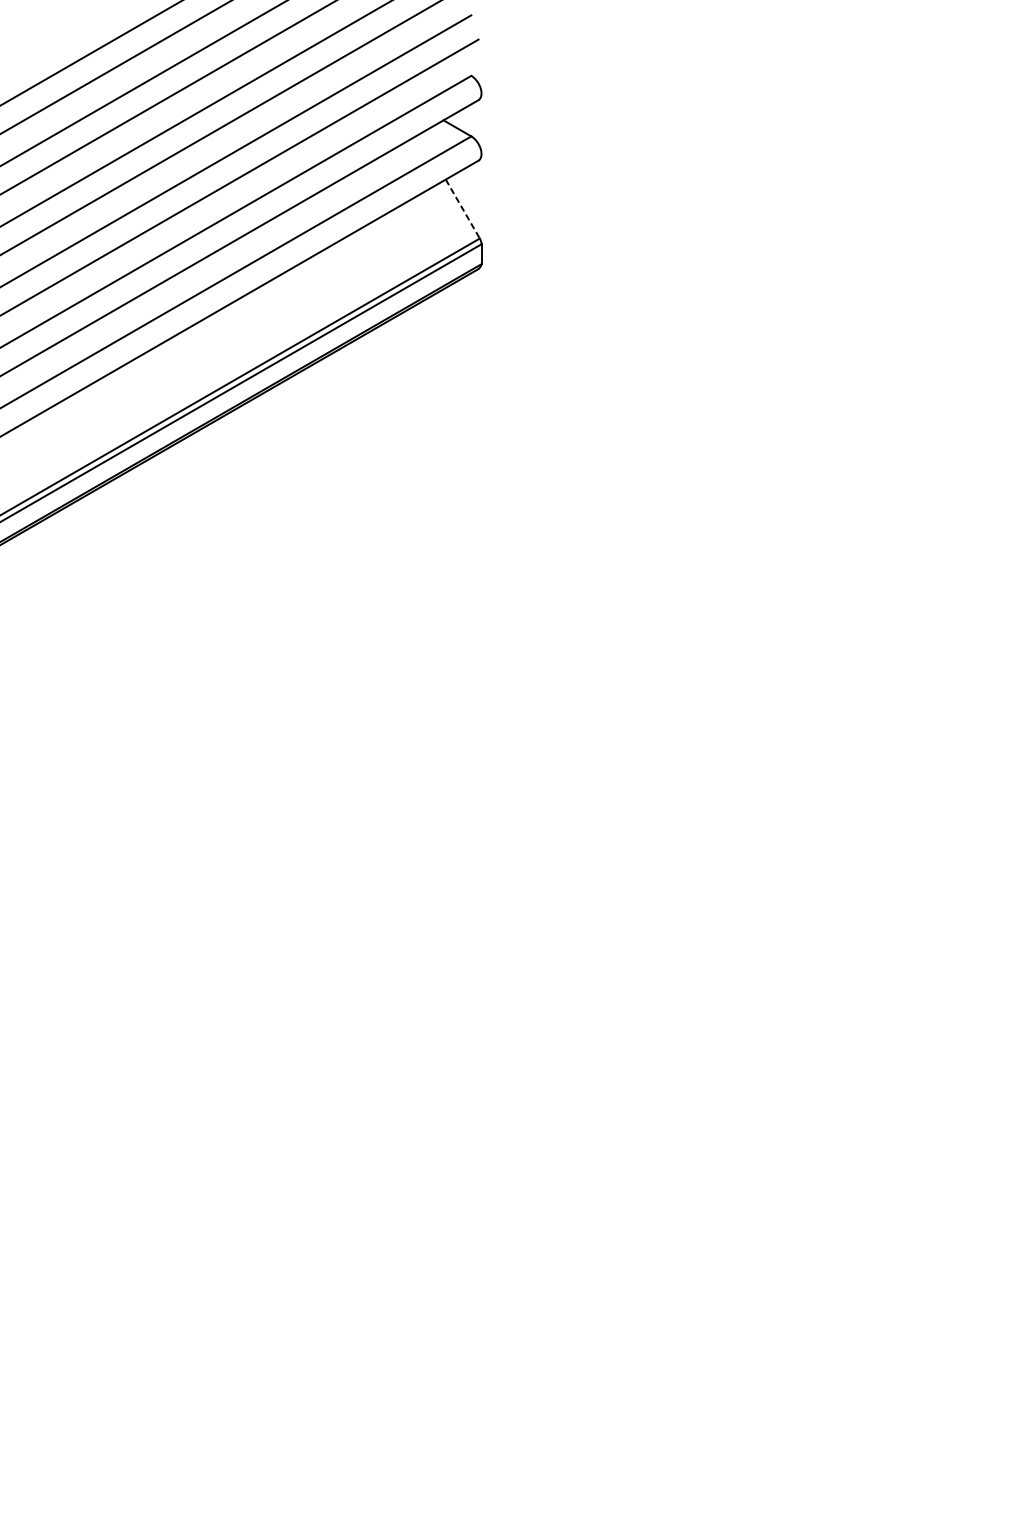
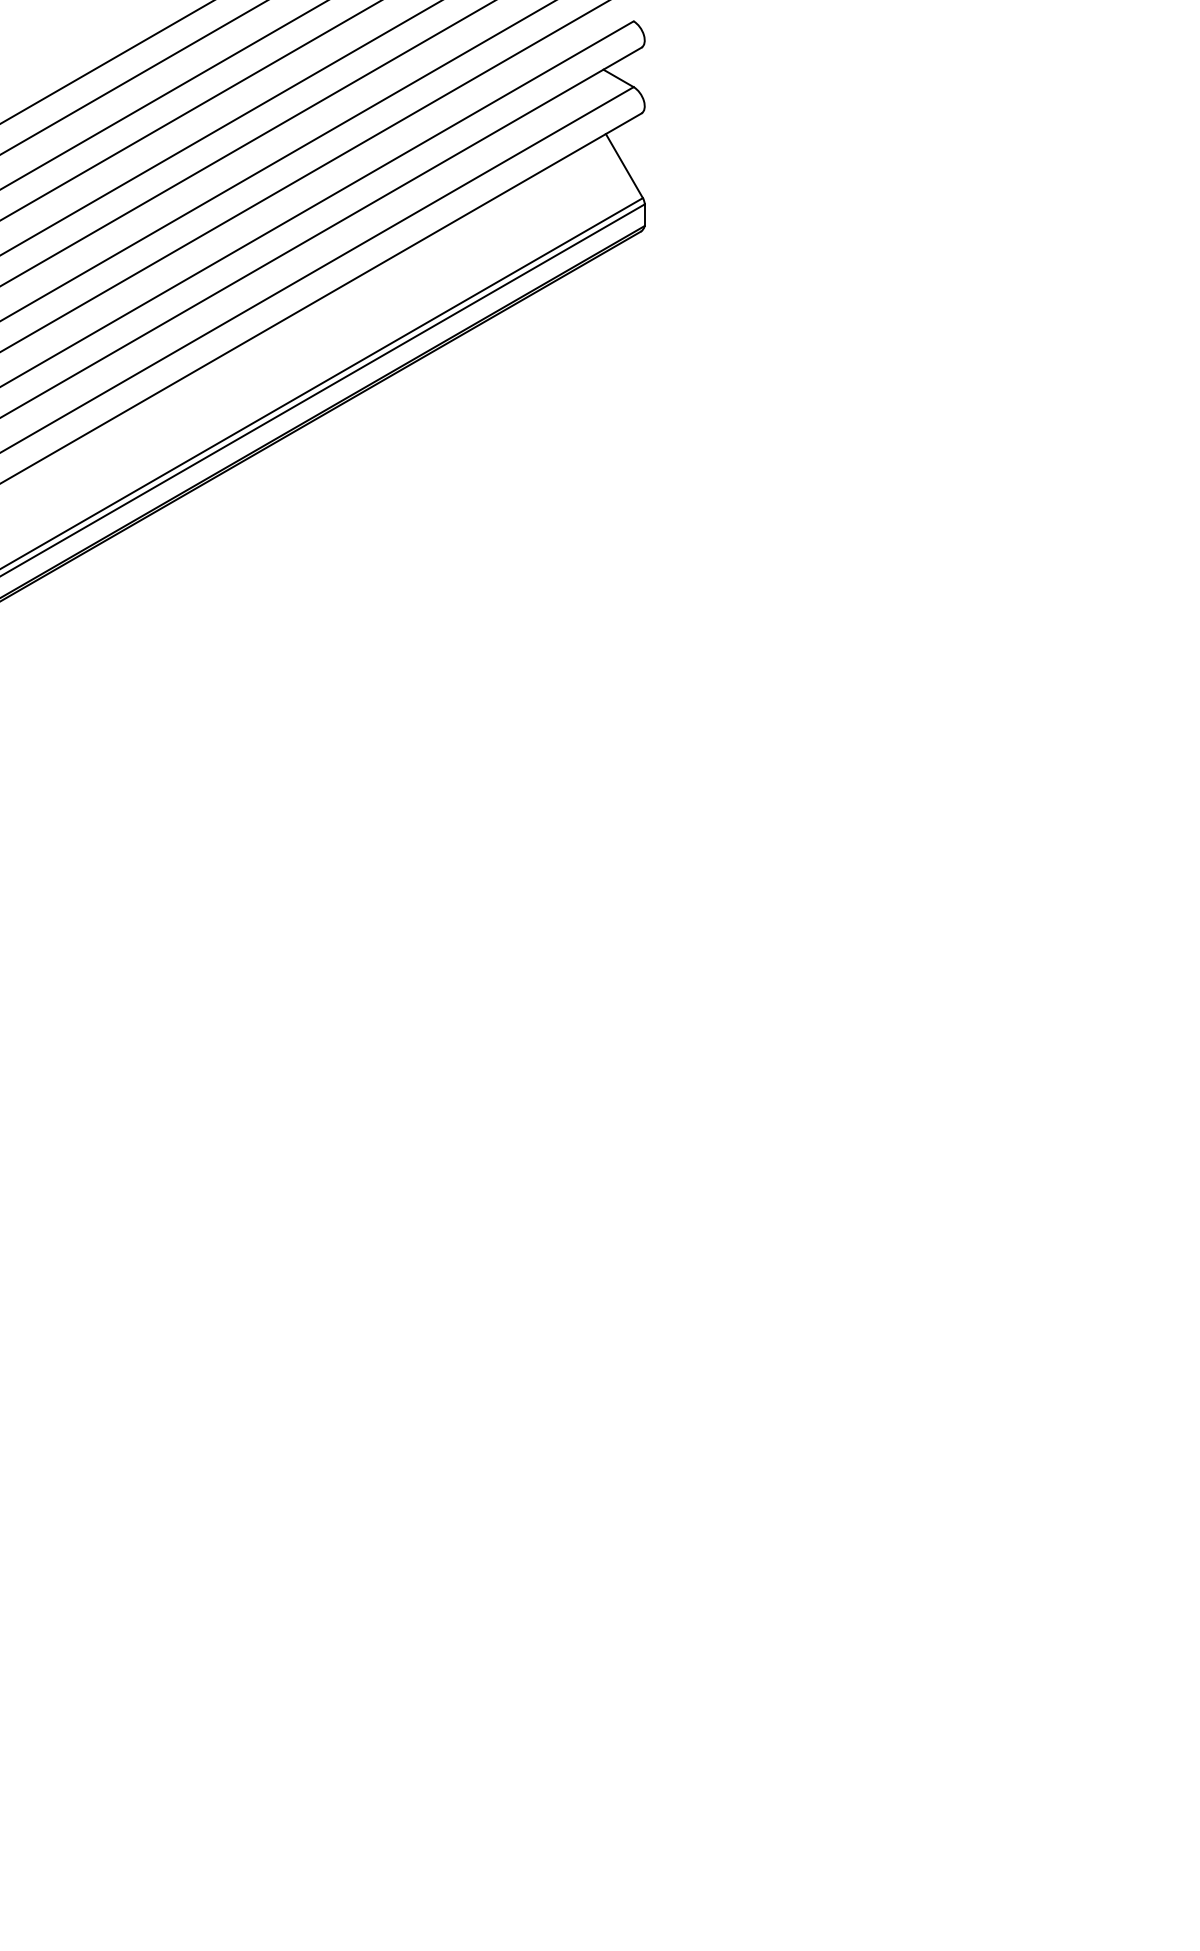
line: (462, 209) -> (624, 166), dashed -> solid

